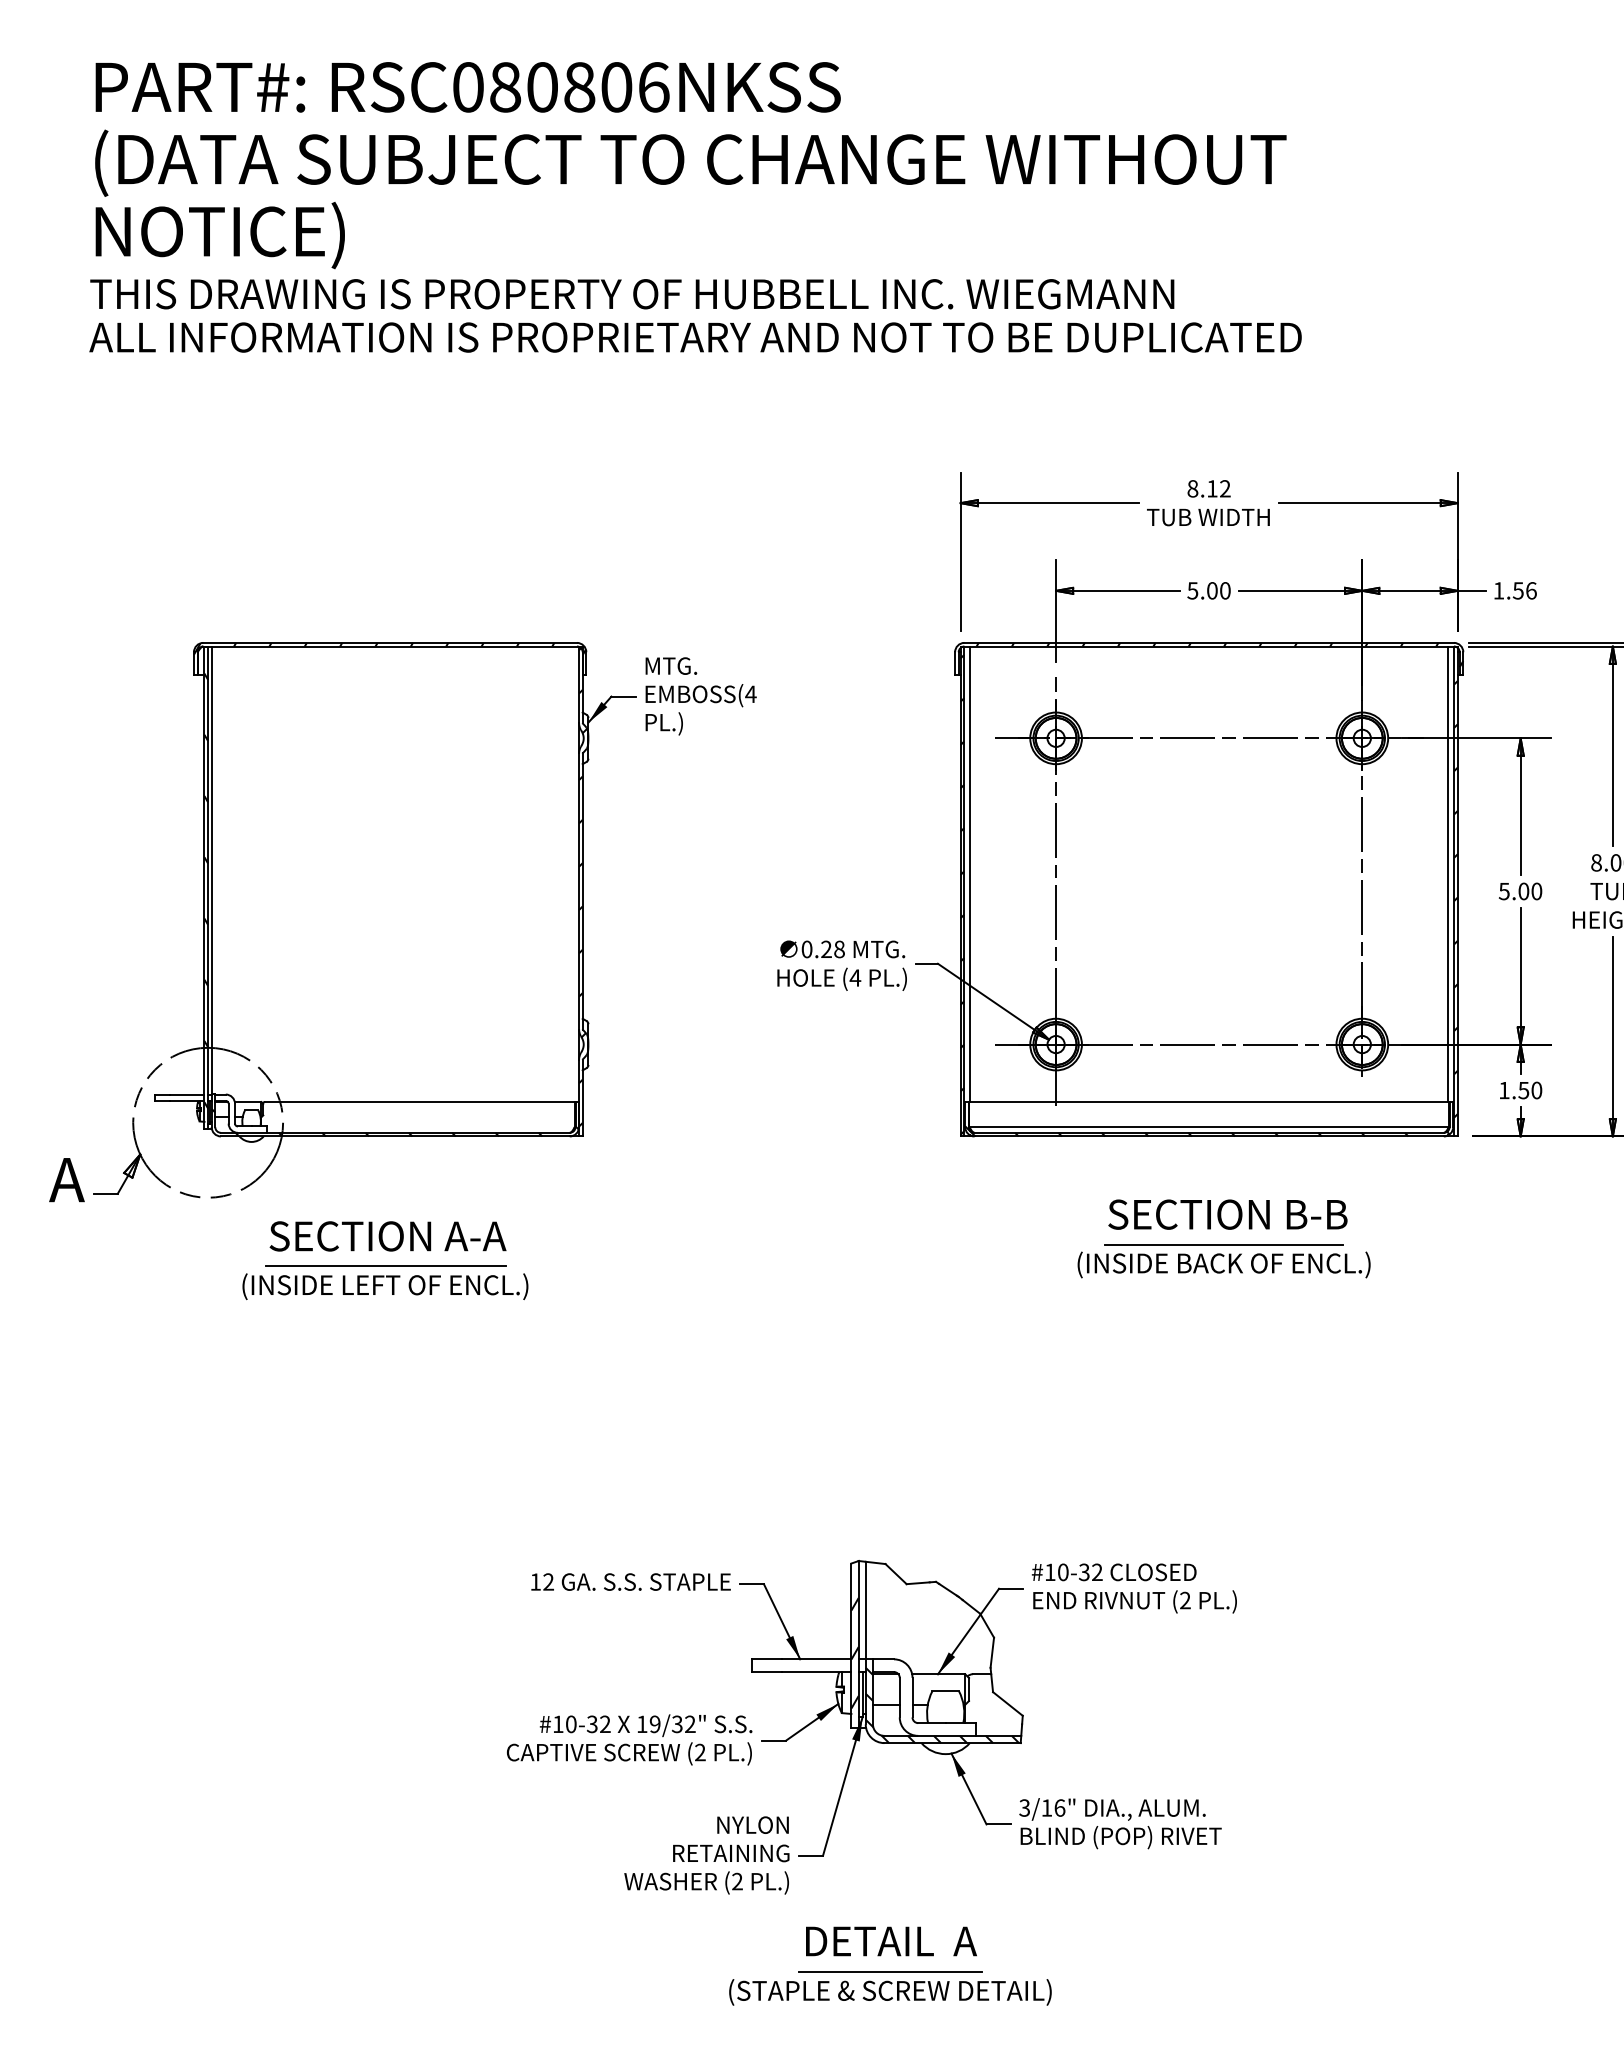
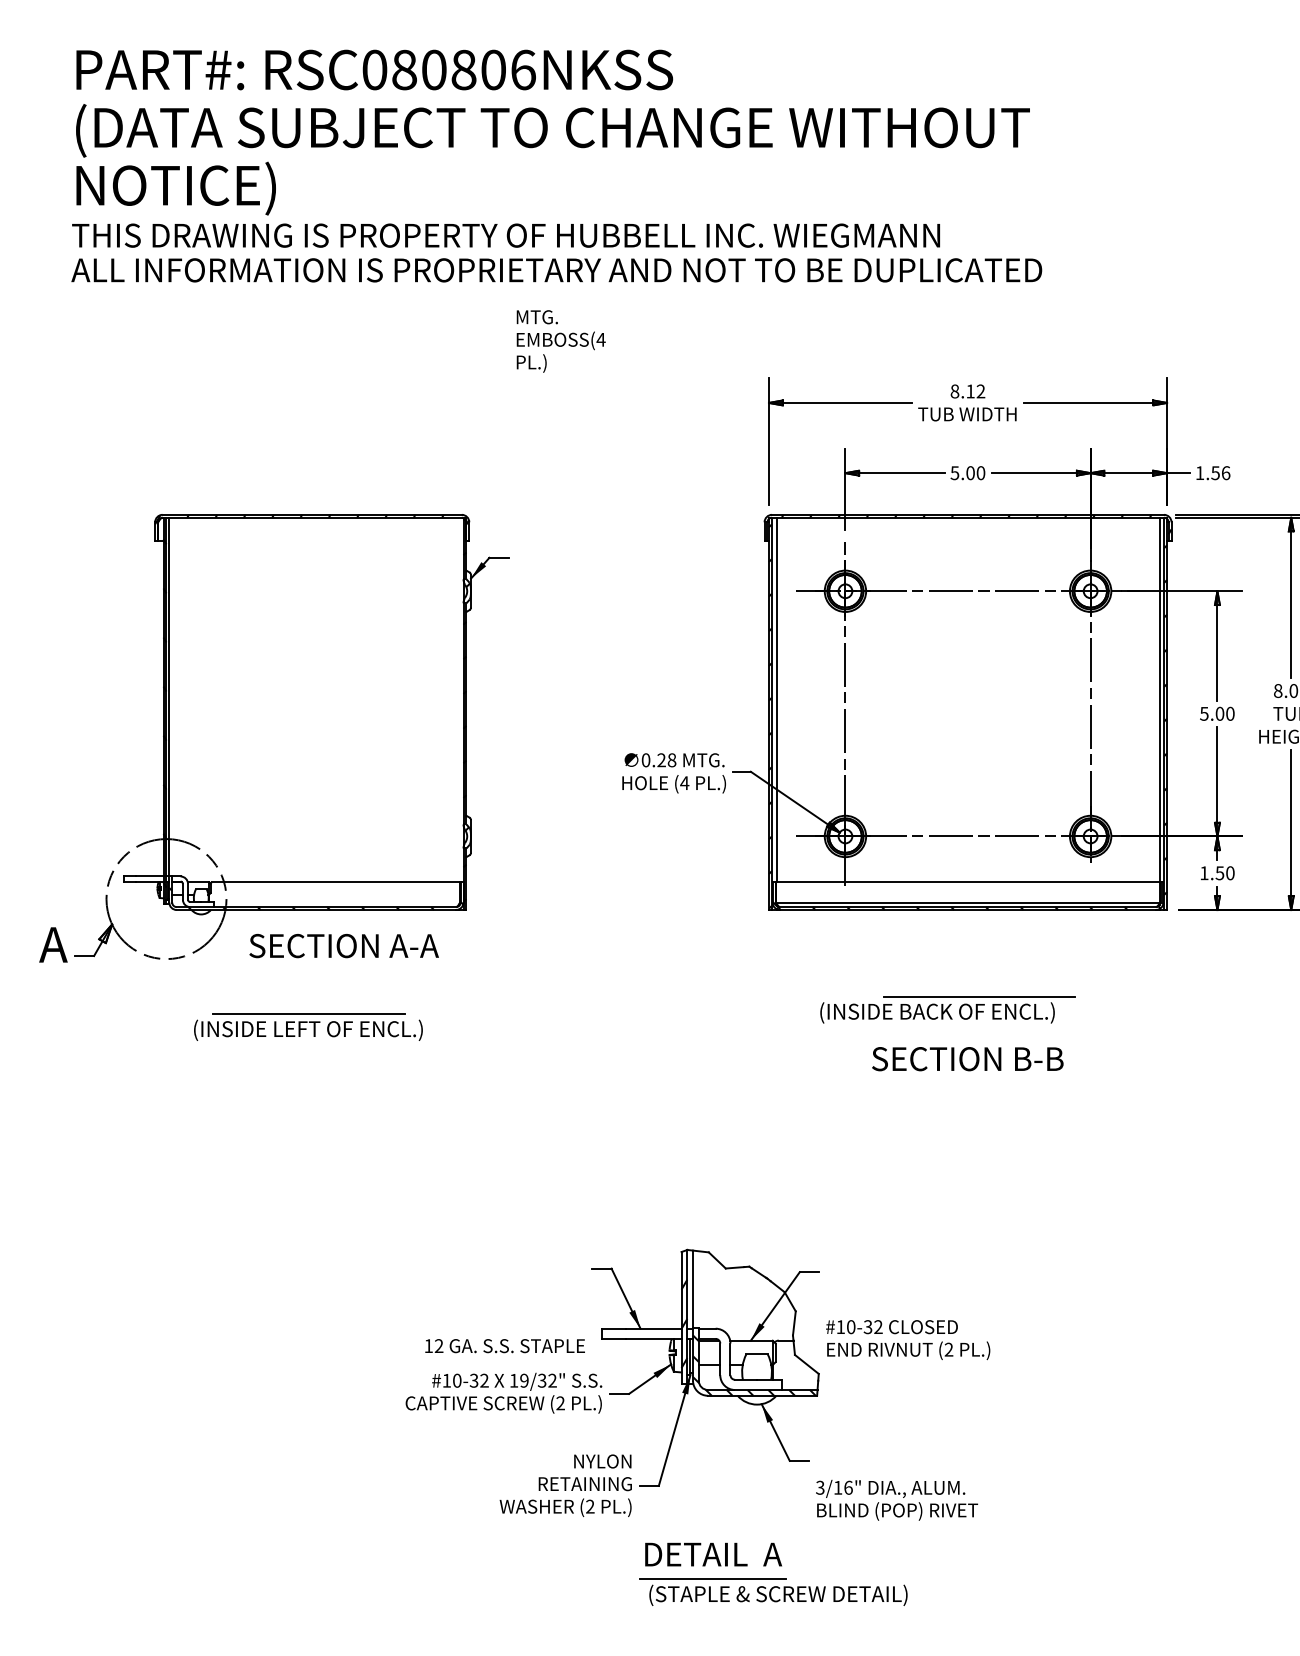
text: (700, 696) -> (560, 341), moved
text: (1227, 1214) -> (967, 1059), moved
text: (387, 1236) -> (343, 946), moved
text: (1223, 1264) -> (937, 1012), moved
text: (630, 1581) -> (504, 1345), moved
text: (1133, 1588) -> (907, 1340), moved
text: (1120, 1823) -> (897, 1500), moved
text: (890, 1992) -> (778, 1595), moved

